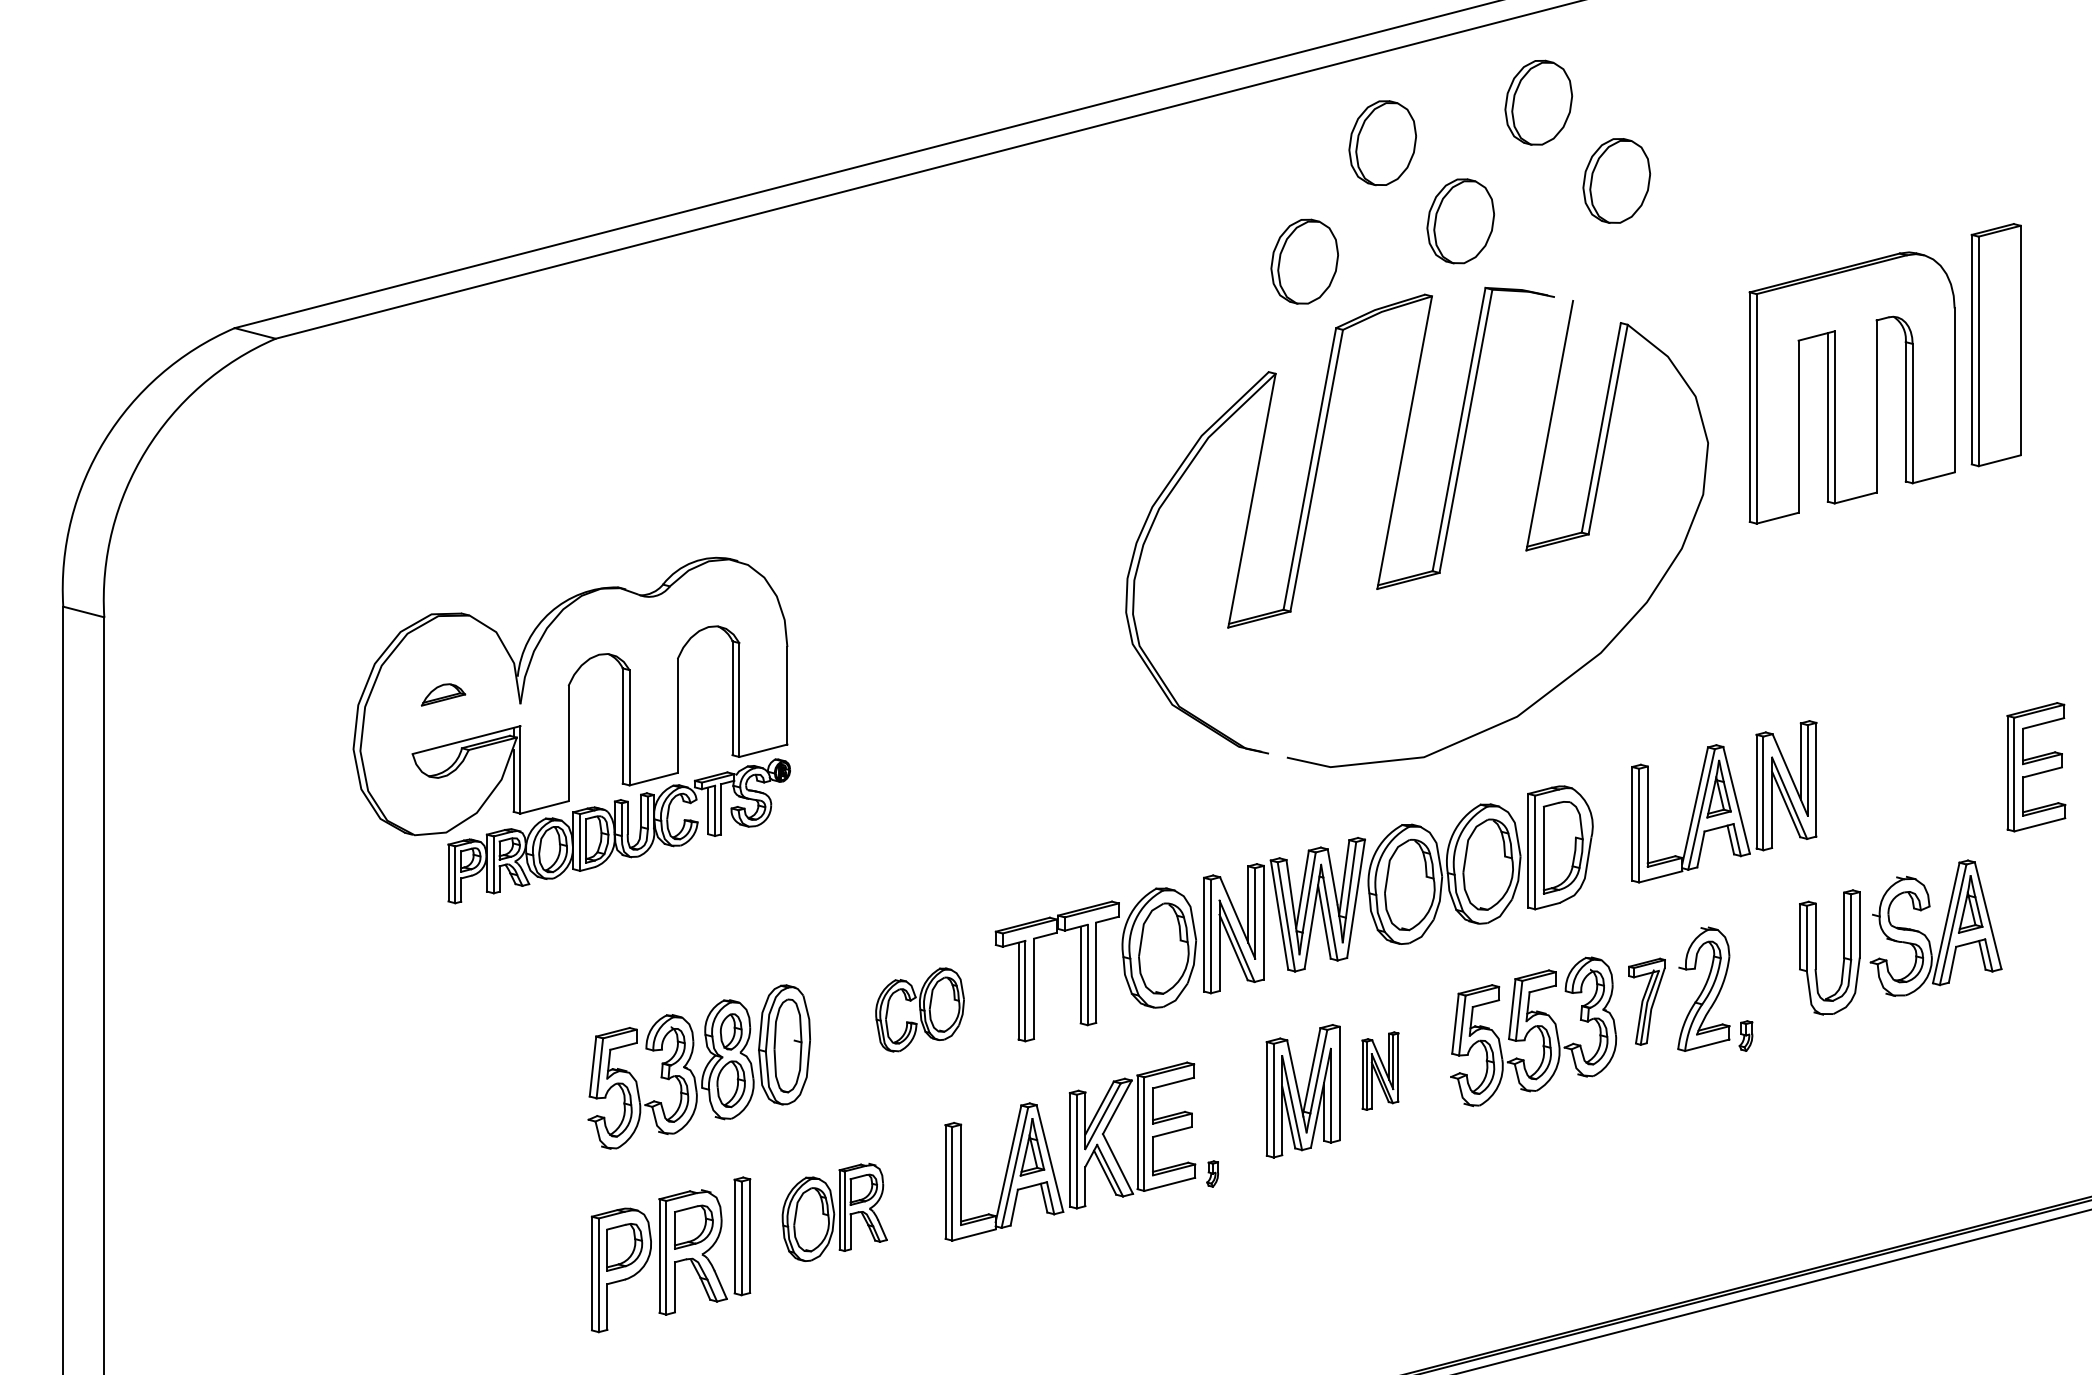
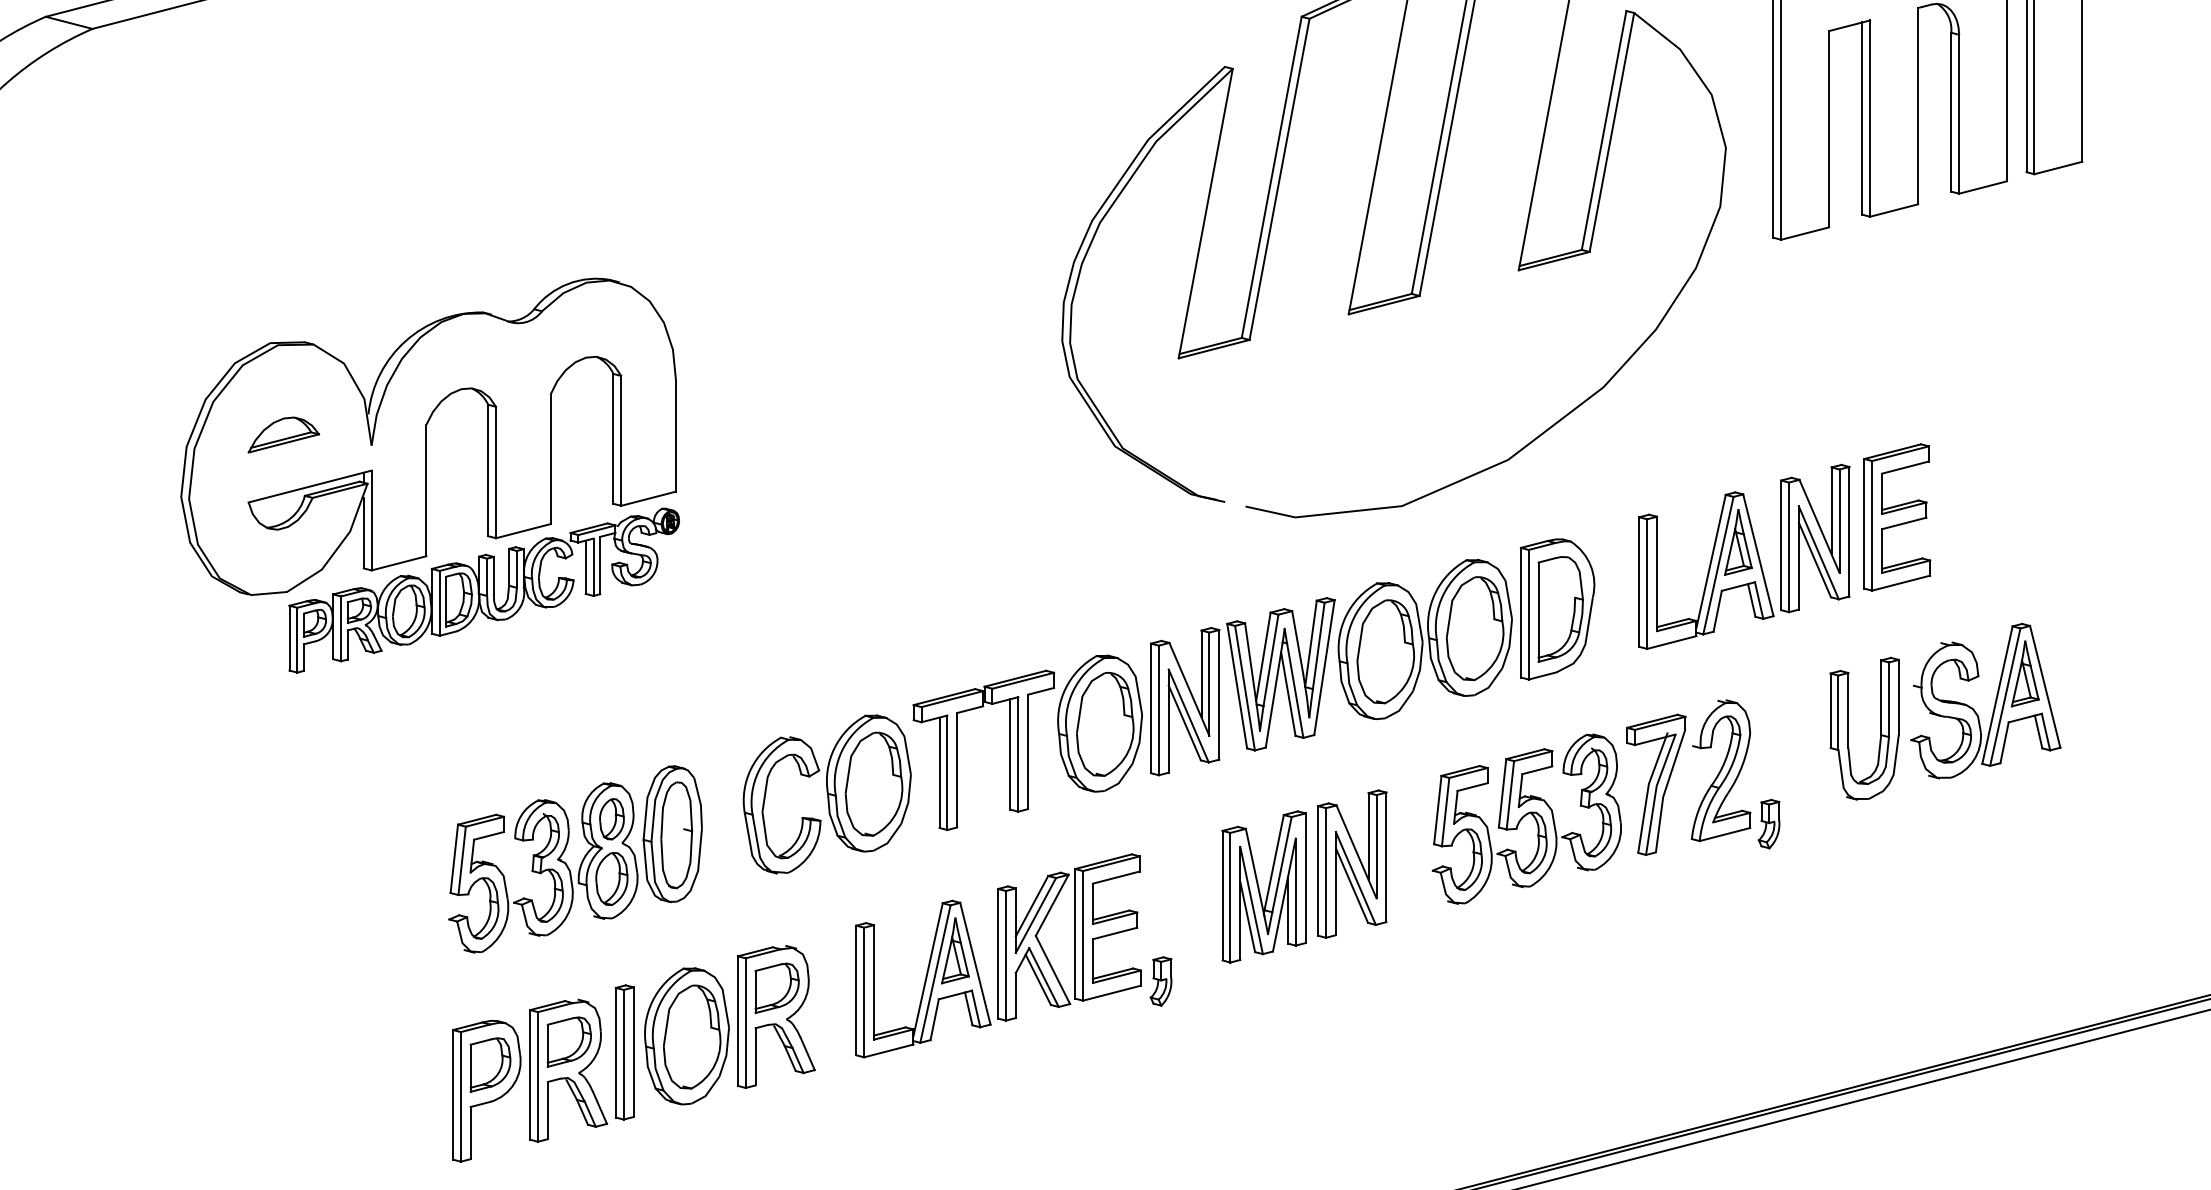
part: (443, 694) -> (283, 434), size x1.43
part: (2036, 767) -> (1897, 517), moved
part: (1646, 1001) -> (1655, 784), size x1.43
part: (919, 1009) -> (826, 793), size x1.67
part: (1745, 1035) -> (1768, 823), size x1.43
part: (1380, 1070) -> (1352, 863), size x1.67
part: (1212, 1173) -> (1160, 980), size x1.67
part: (834, 1212) -> (729, 1025), size x1.43

